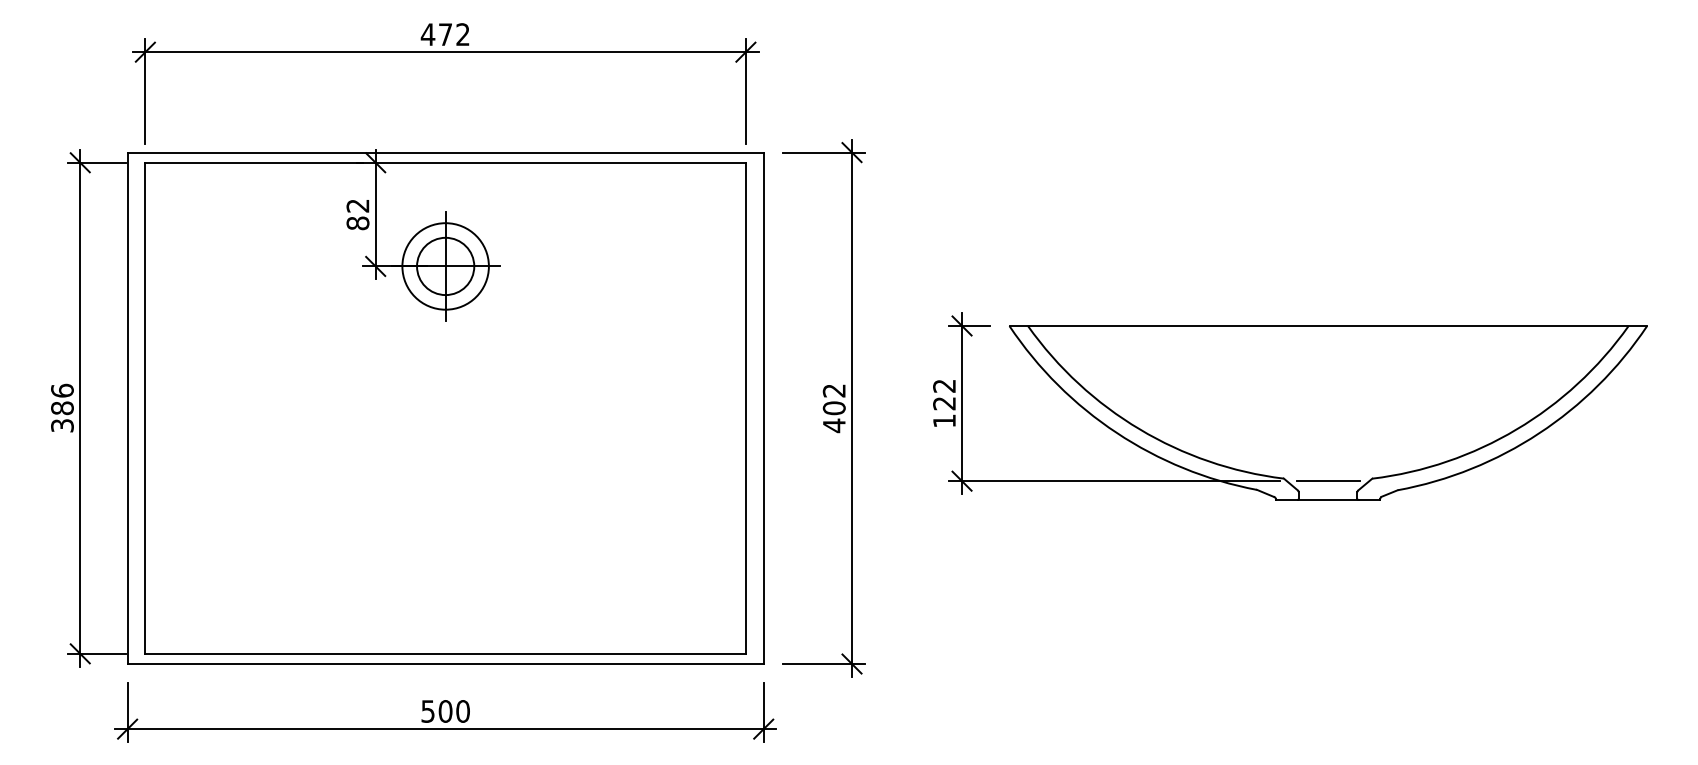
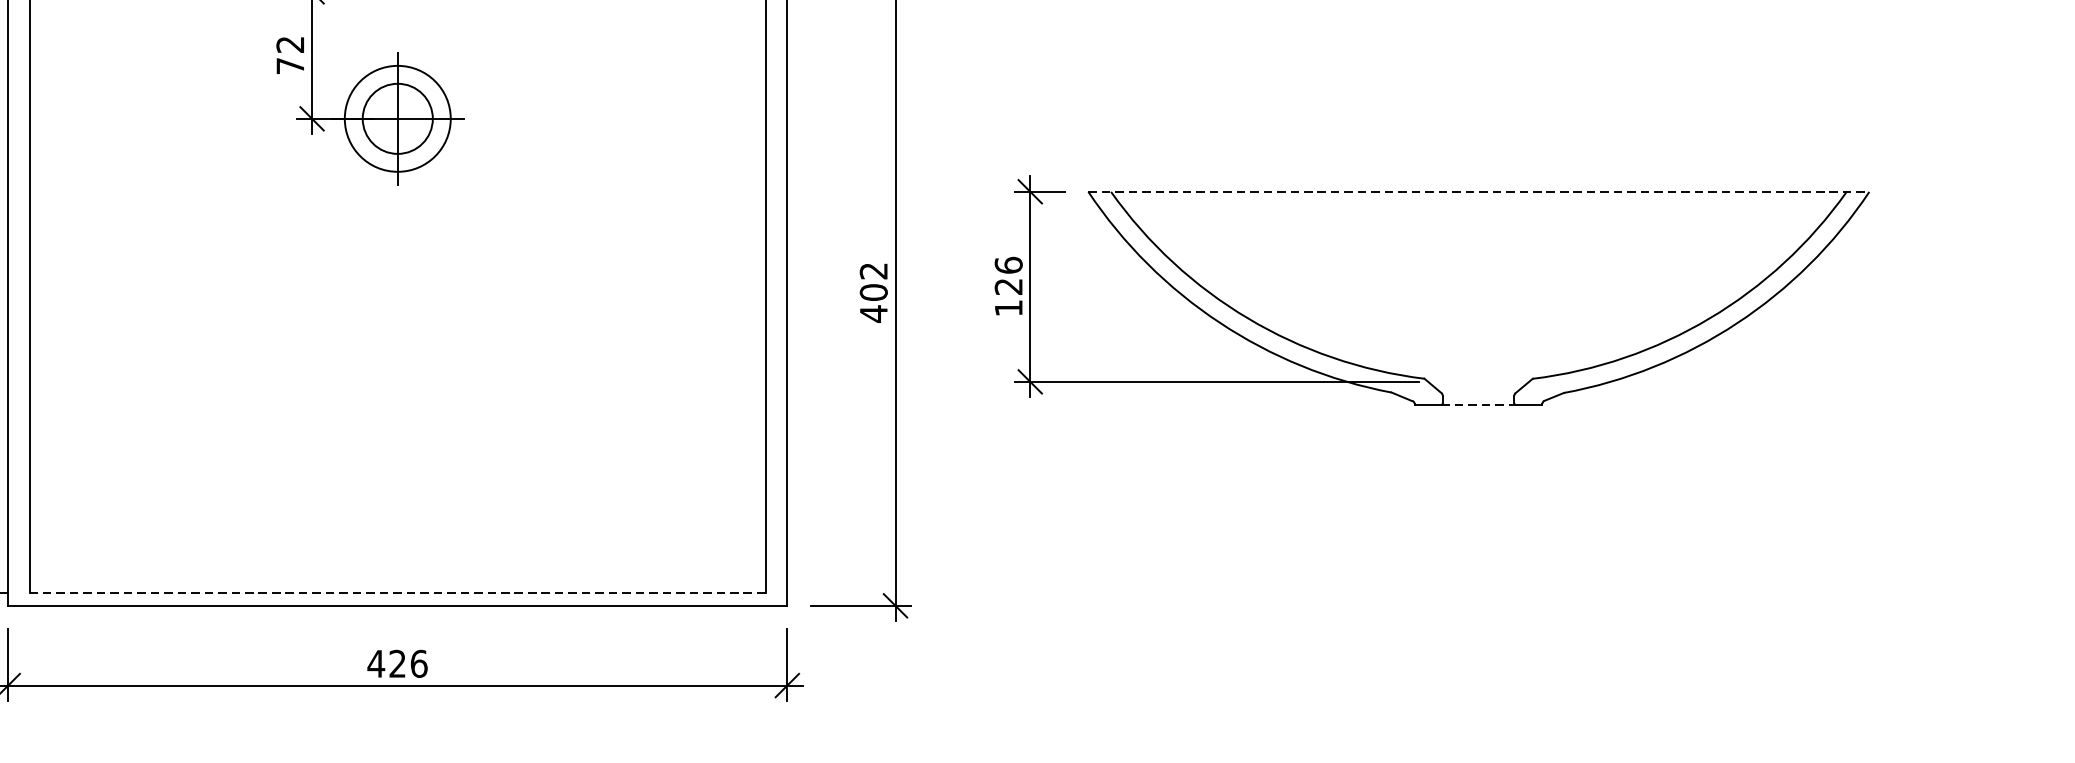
text: (357, 223) -> (289, 66), 82 -> 72
line: (1328, 325) -> (1479, 191), solid -> dashed
text: (944, 385) -> (1008, 264), 122 -> 126
line: (1328, 481) -> (1479, 382), removed
line: (1328, 500) -> (1479, 405), solid -> dashed
line: (445, 653) -> (397, 592), solid -> dashed
text: (445, 711) -> (397, 663), 500 -> 426

